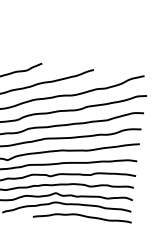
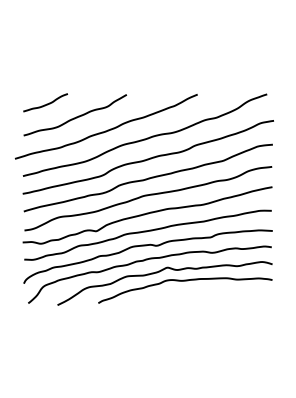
curve: (82, 216) -> (207, 294), removed

